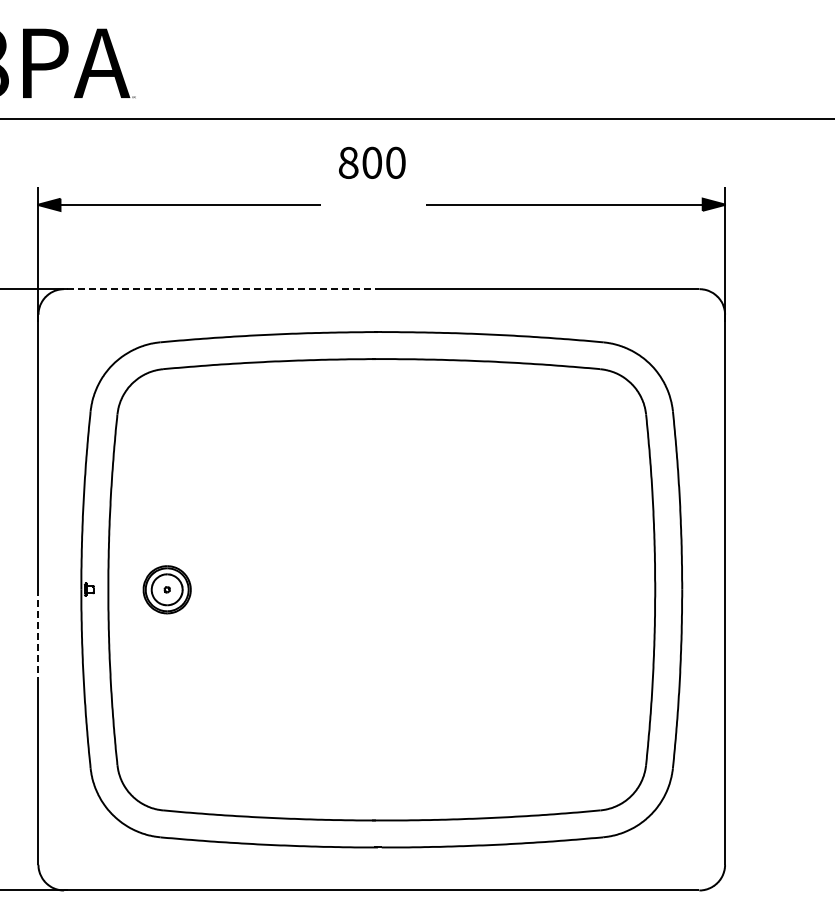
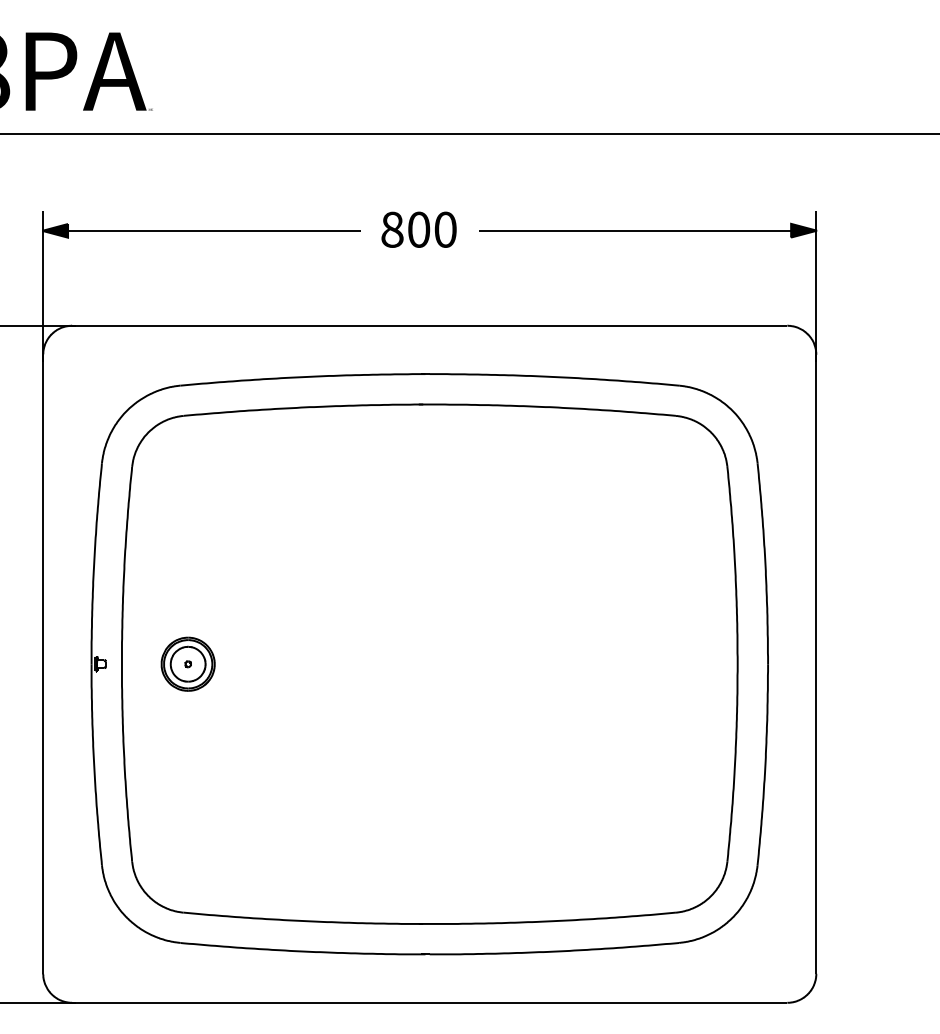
text: (372, 162) -> (419, 229), moved
line: (222, 289) -> (250, 326), dashed -> solid
line: (38, 636) -> (43, 716), dashed -> solid

